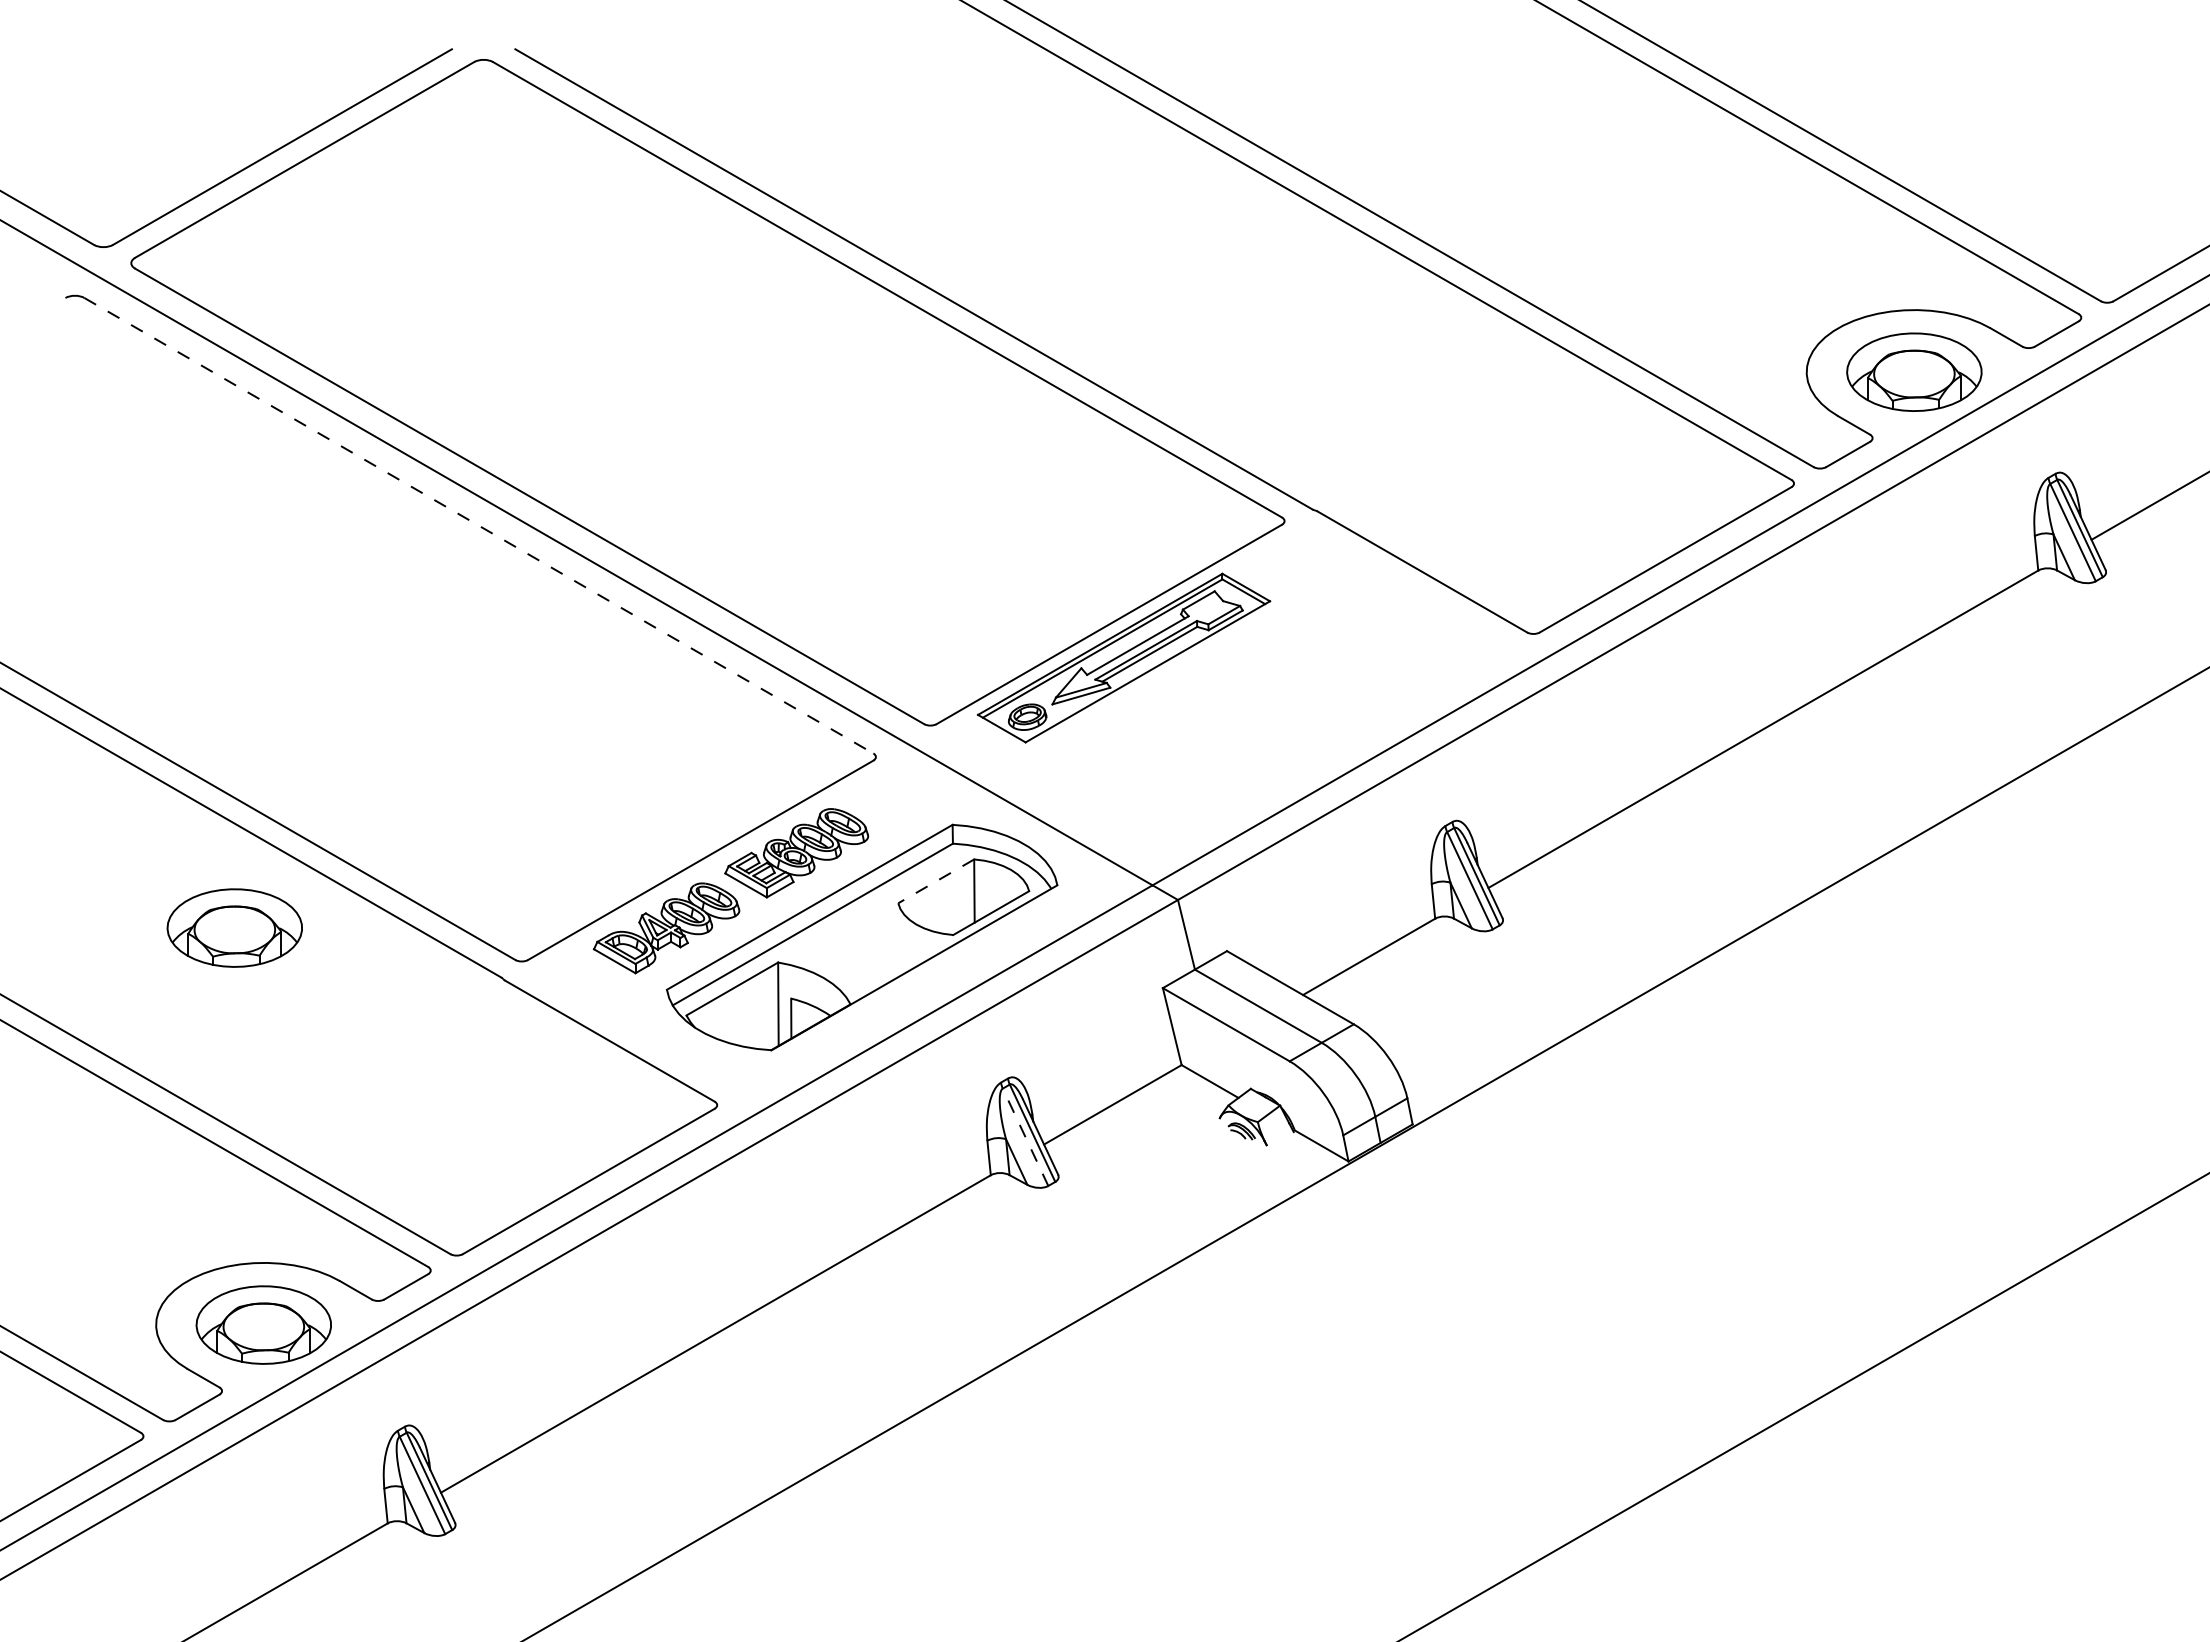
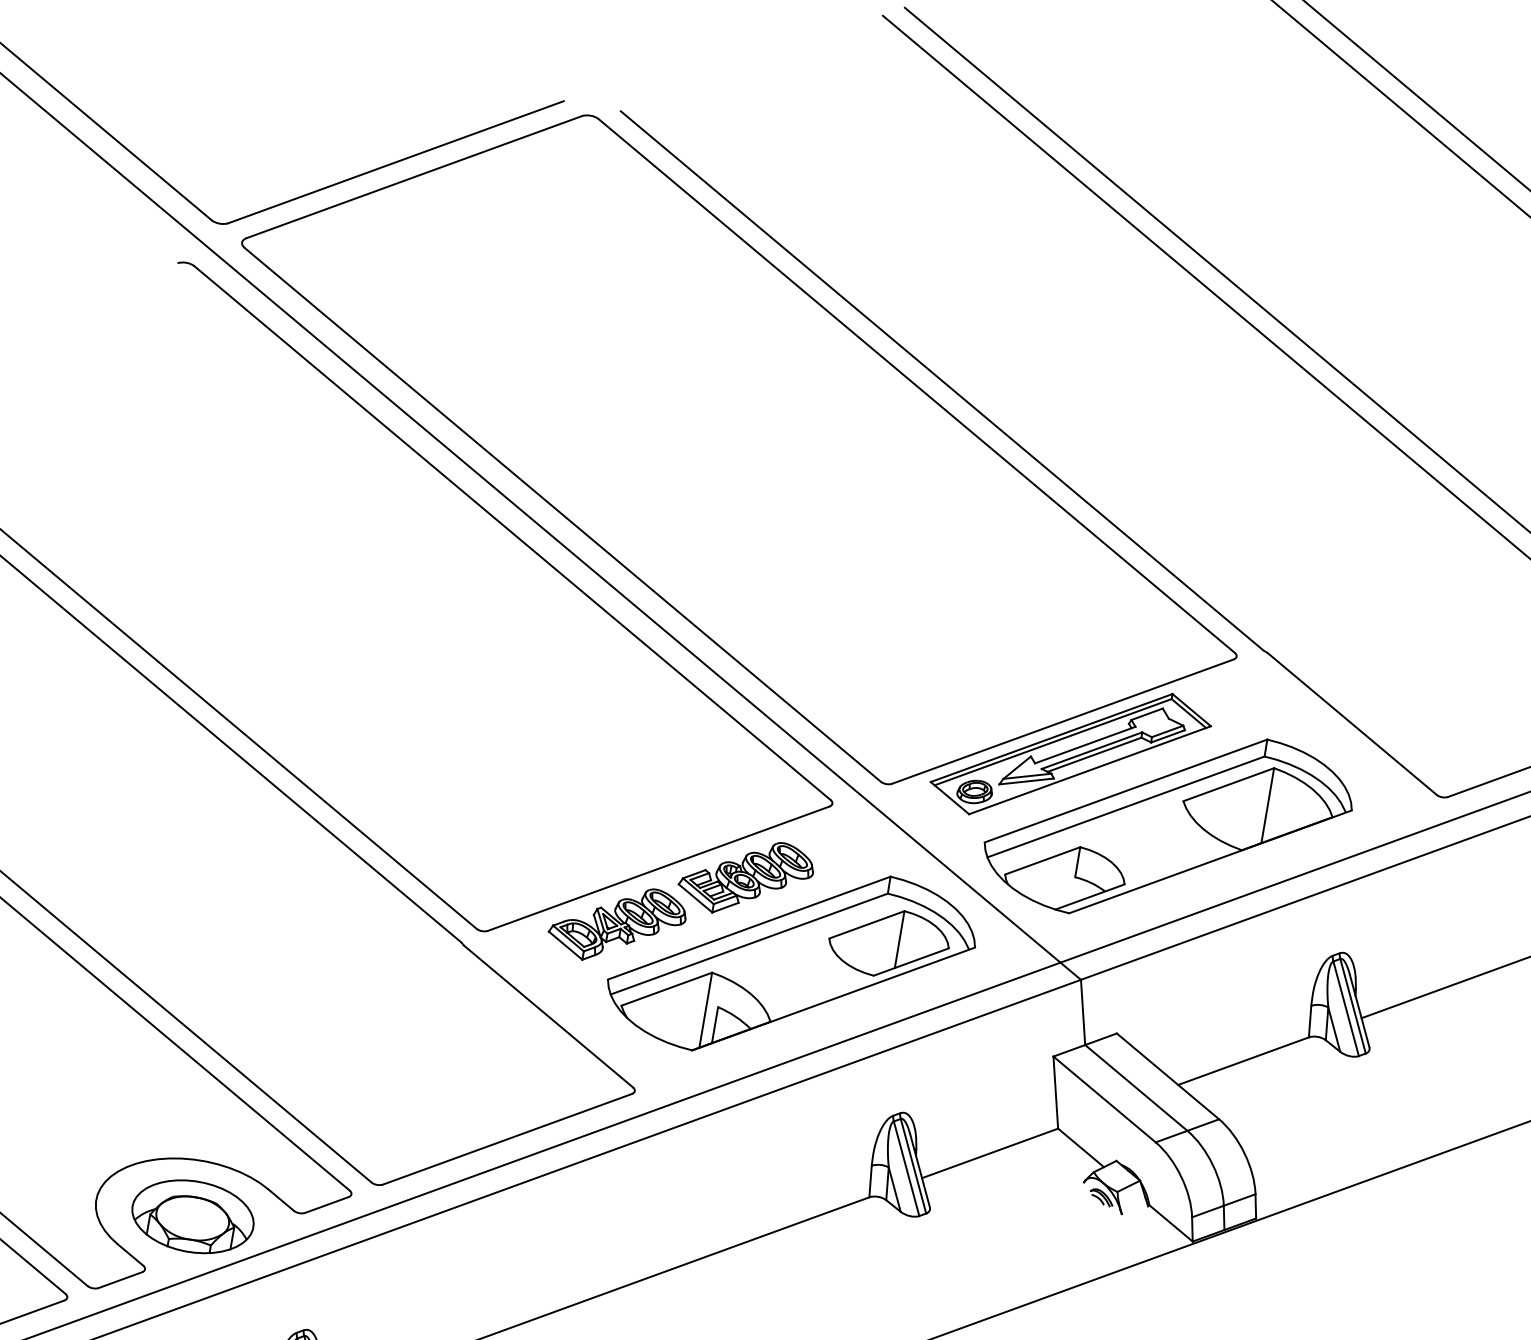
line: (479, 525) -> (513, 533), dashed -> solid
part: (1242, 717) -> (1167, 826), added
line: (936, 881) -> (867, 925), dashed -> solid
part: (234, 927) -> (229, 855), removed
line: (1025, 1137) -> (906, 1168), dashed -> solid

